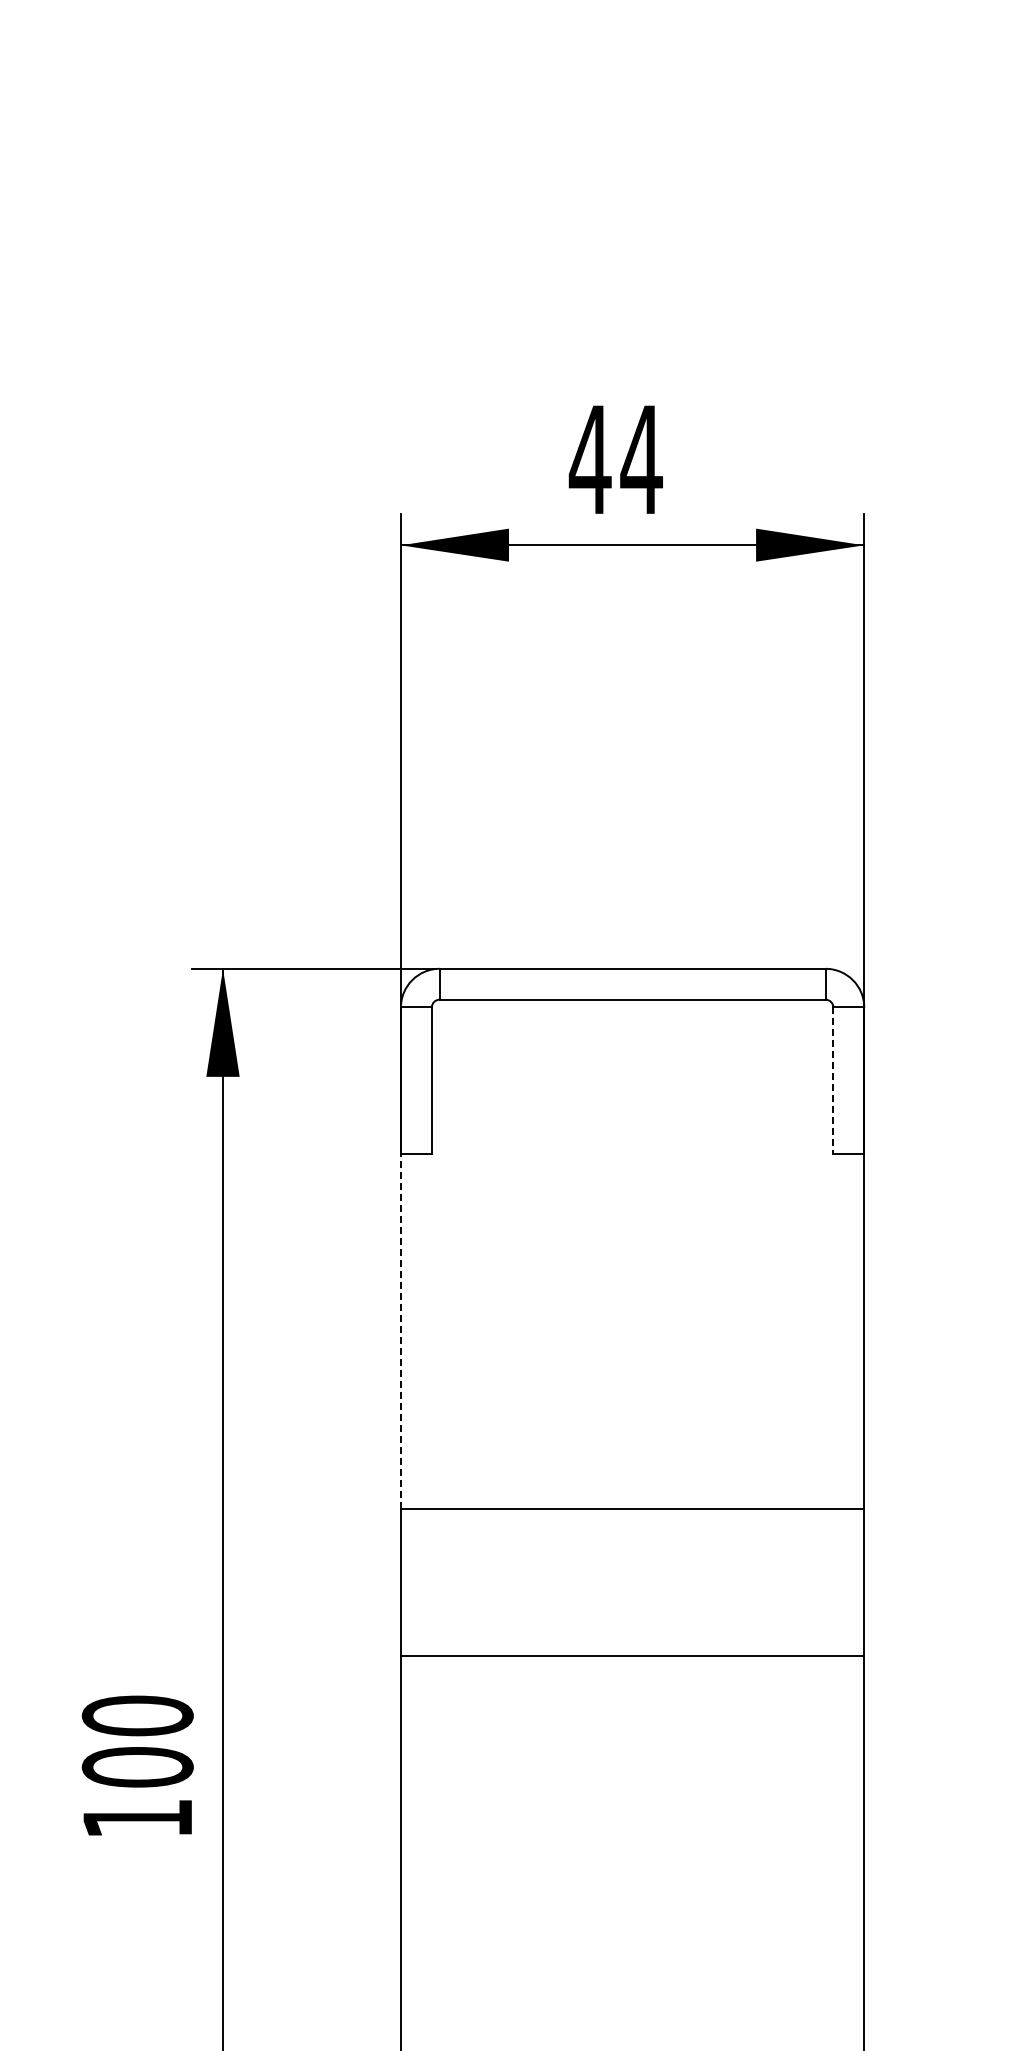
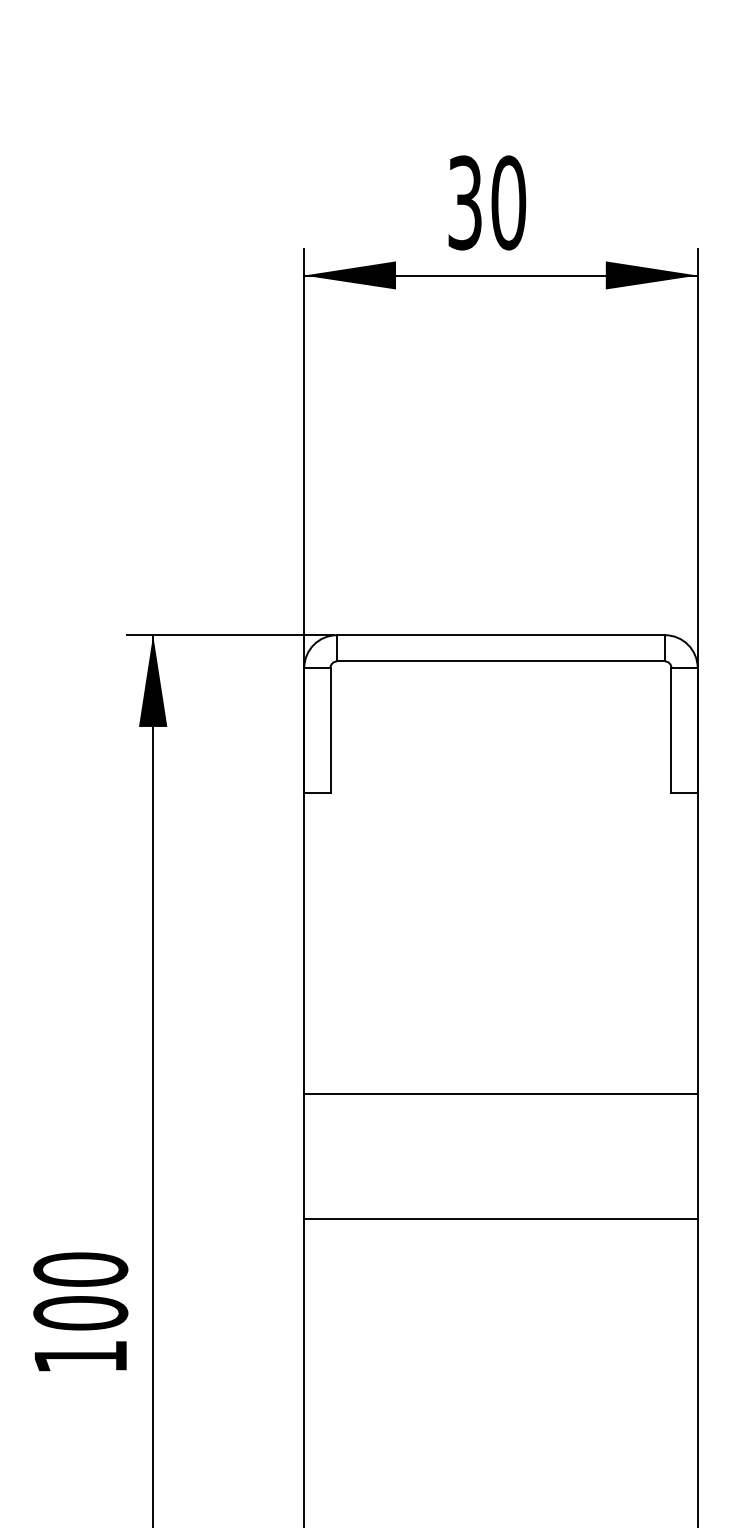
text: (615, 459) -> (486, 202), 44 -> 30
line: (833, 1081) -> (671, 730), dashed -> solid
line: (400, 1331) -> (303, 943), dashed -> solid

